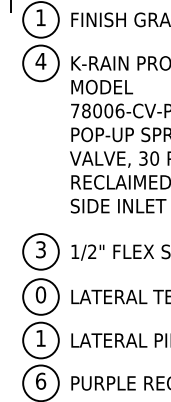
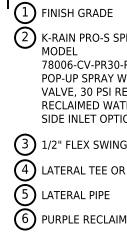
text: (41, 61) -> (25, 36), 4 -> 2
text: (41, 293) -> (25, 168), 0 -> 4
text: (39, 337) -> (24, 193), 1 -> 5

